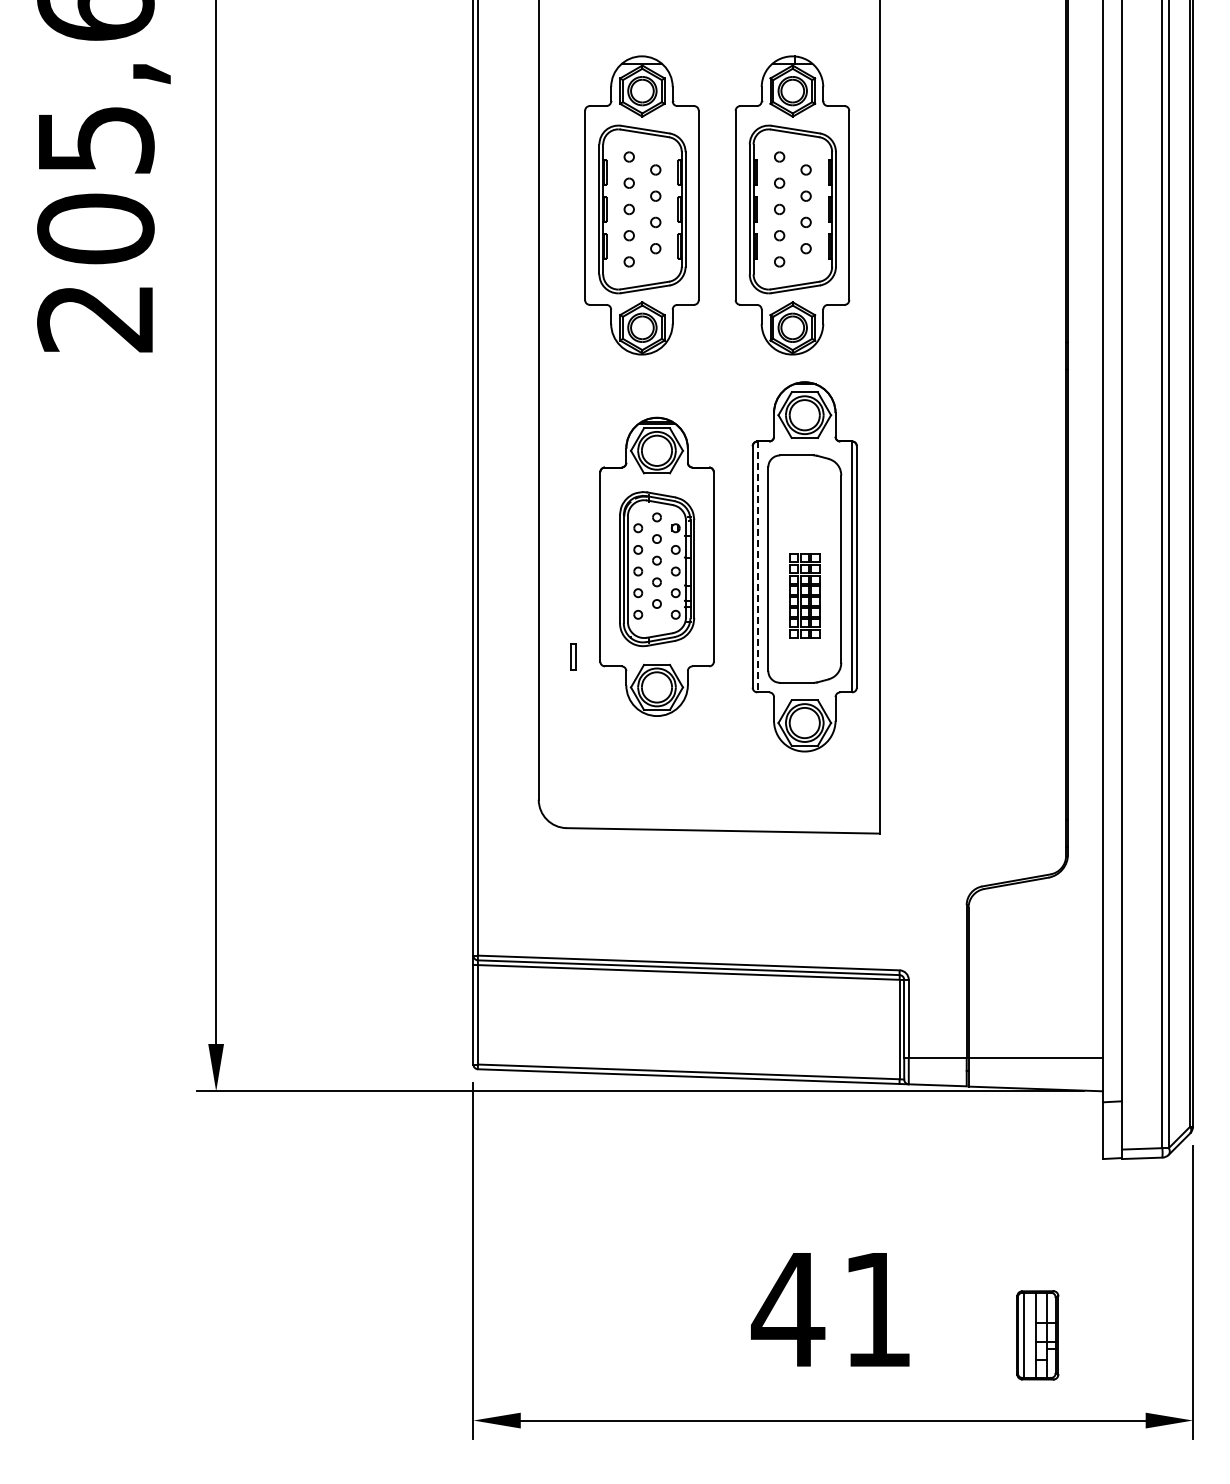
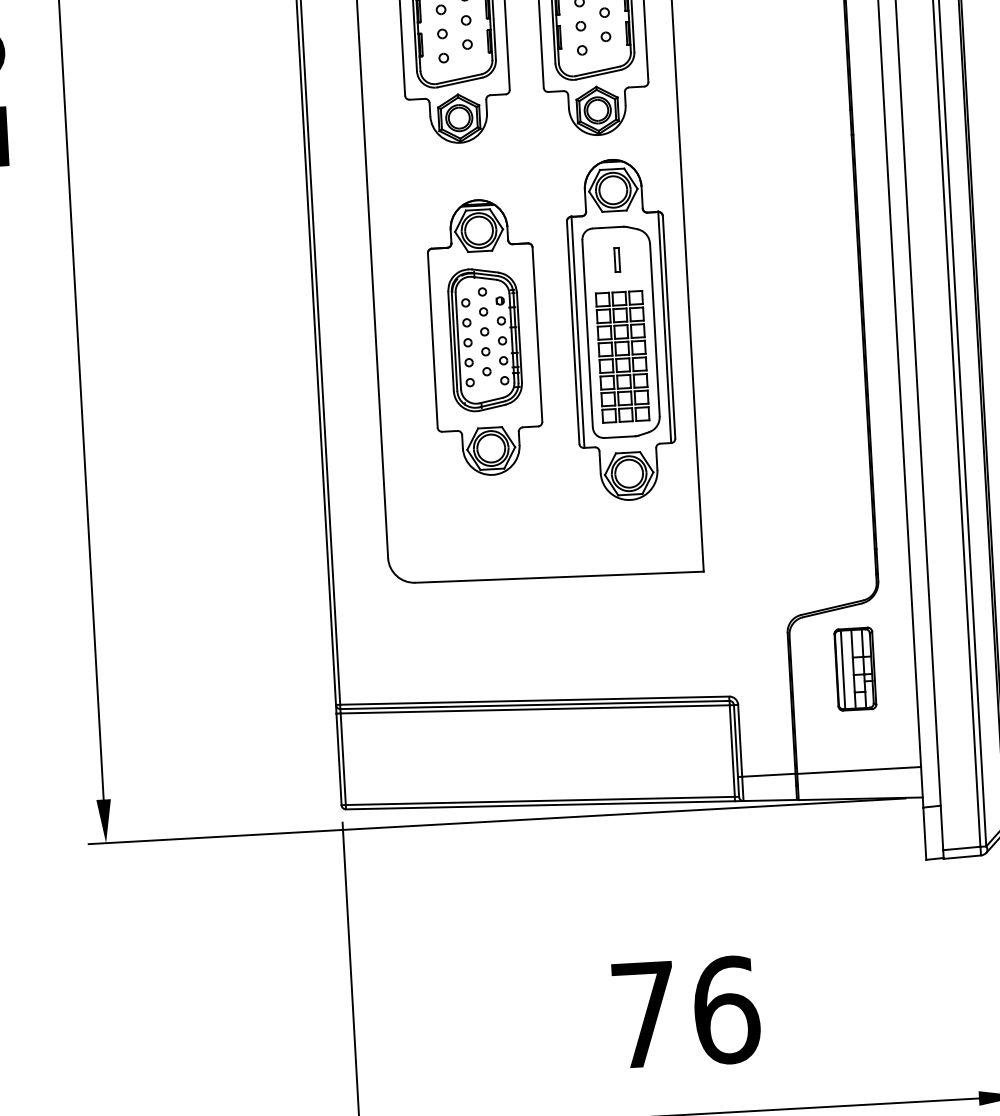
line: (757, 566) -> (577, 332), dashed -> solid
part: (804, 595) -> (622, 356), size x1.67
part: (573, 656) -> (616, 259), moved
text: (831, 1309) -> (683, 1012), 41 -> 76
part: (1037, 1335) -> (855, 669), moved

